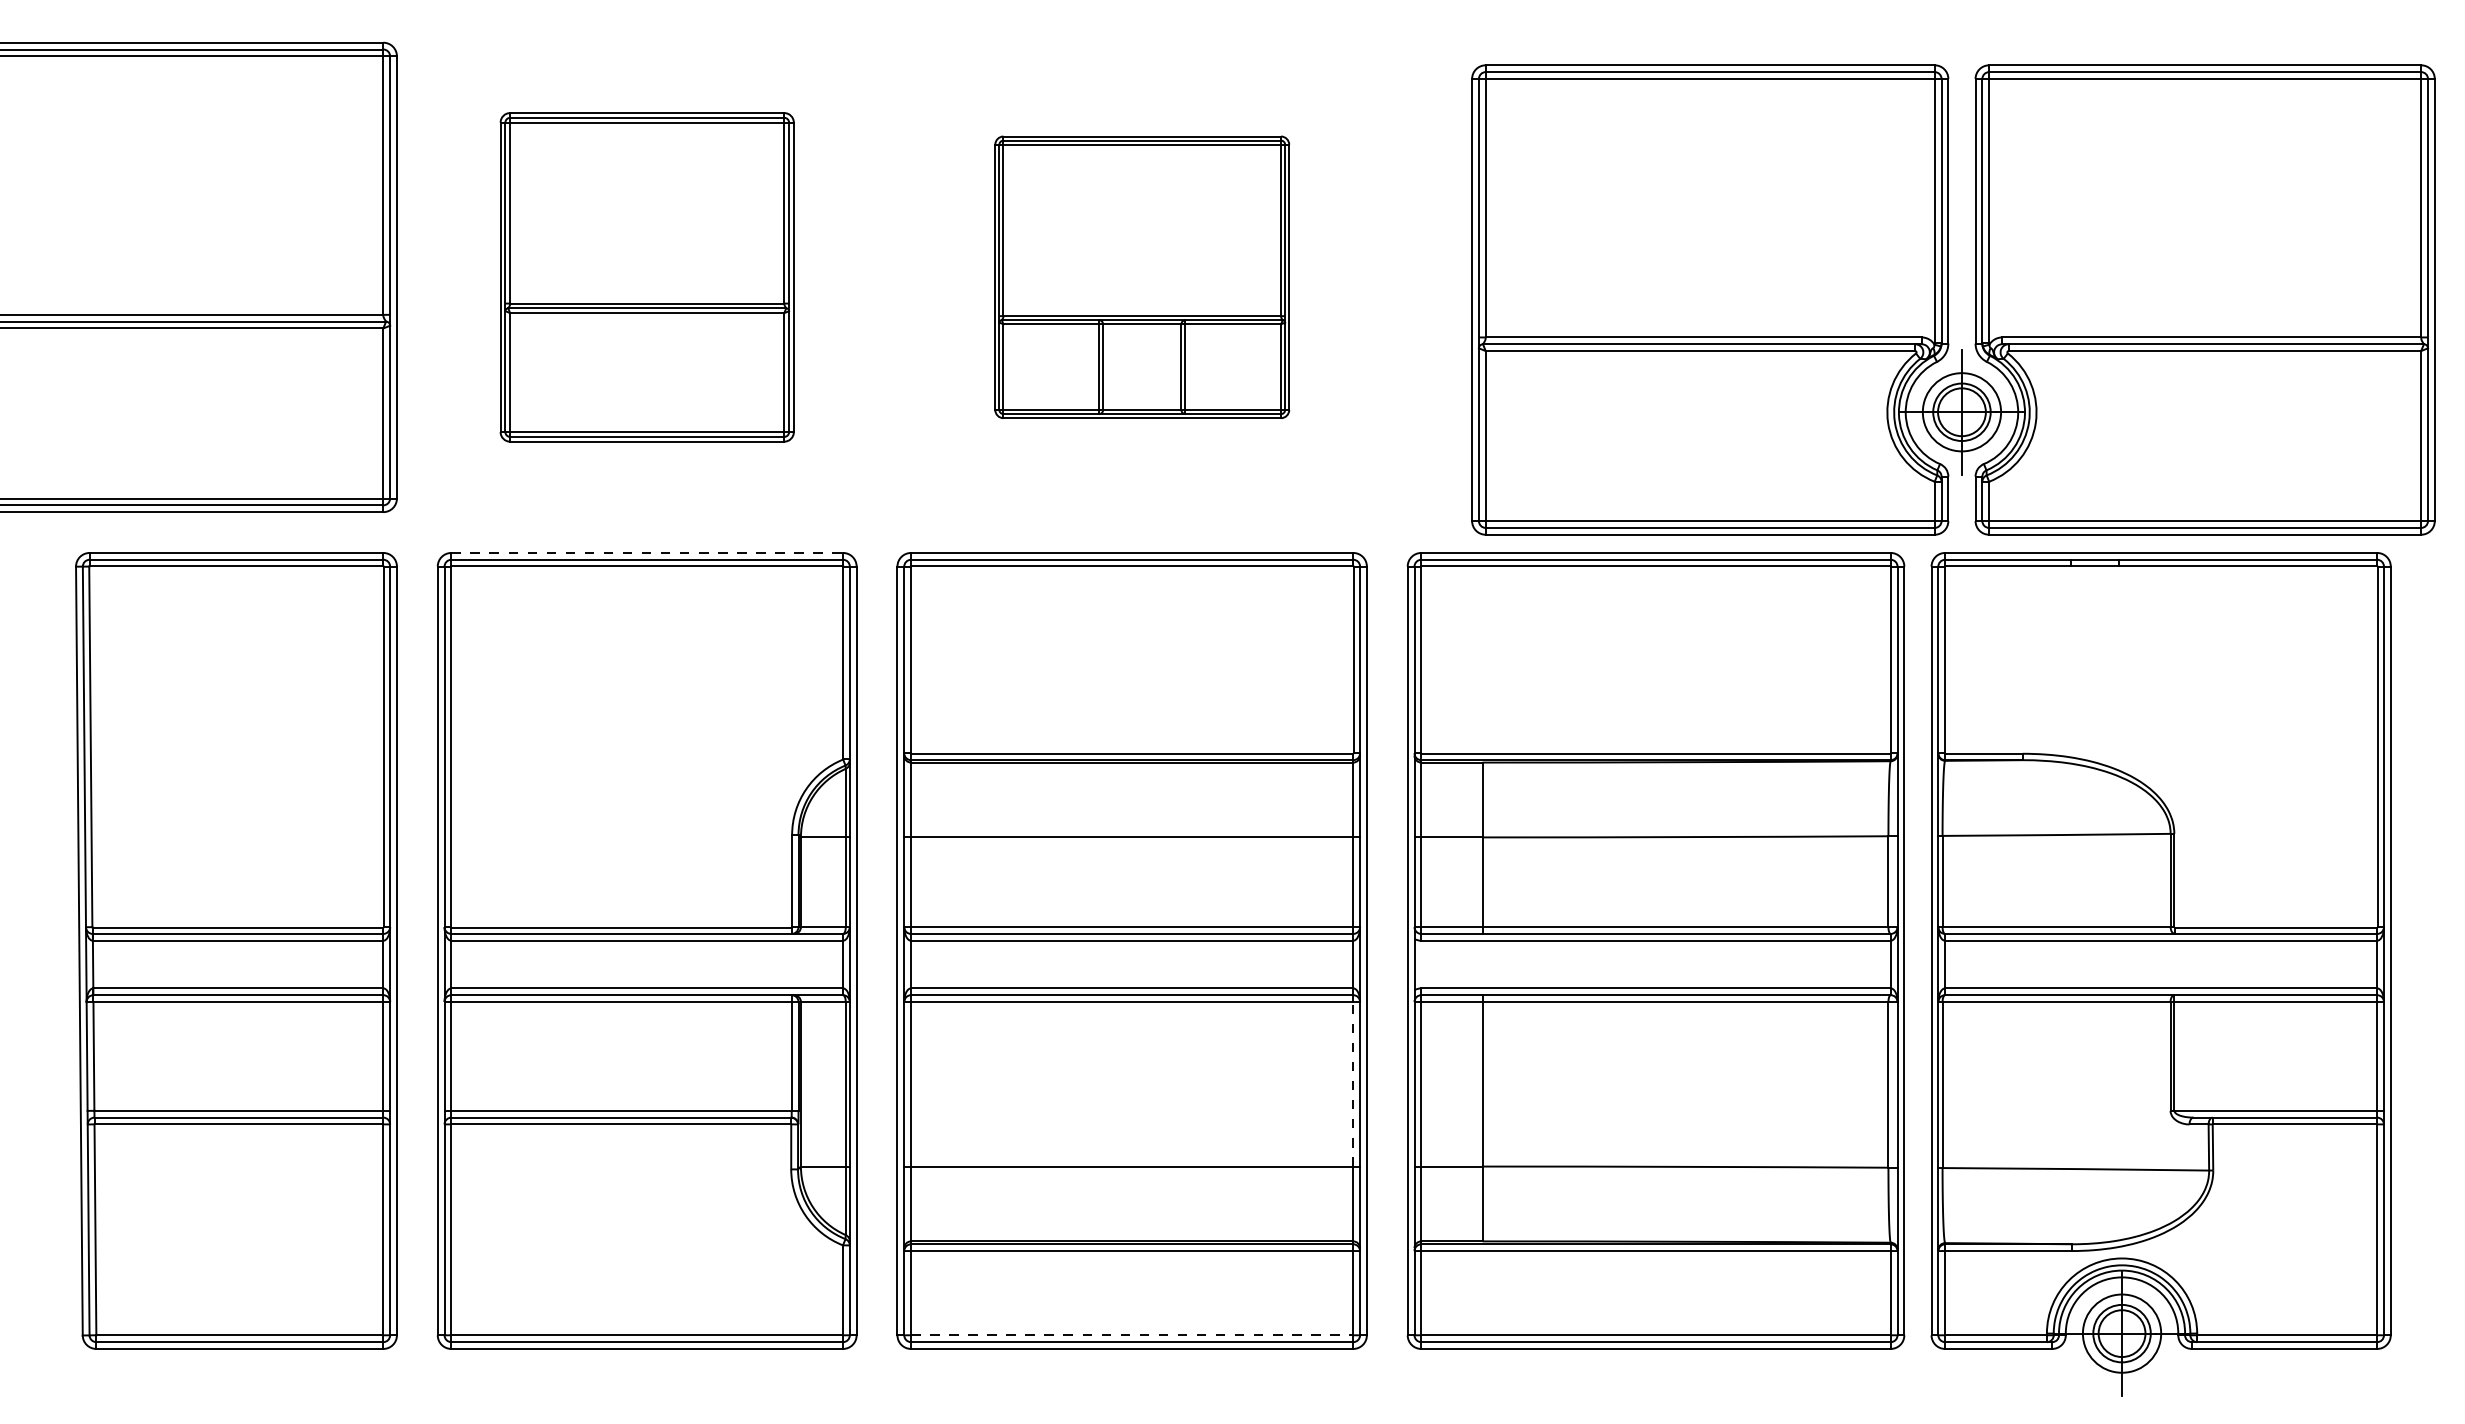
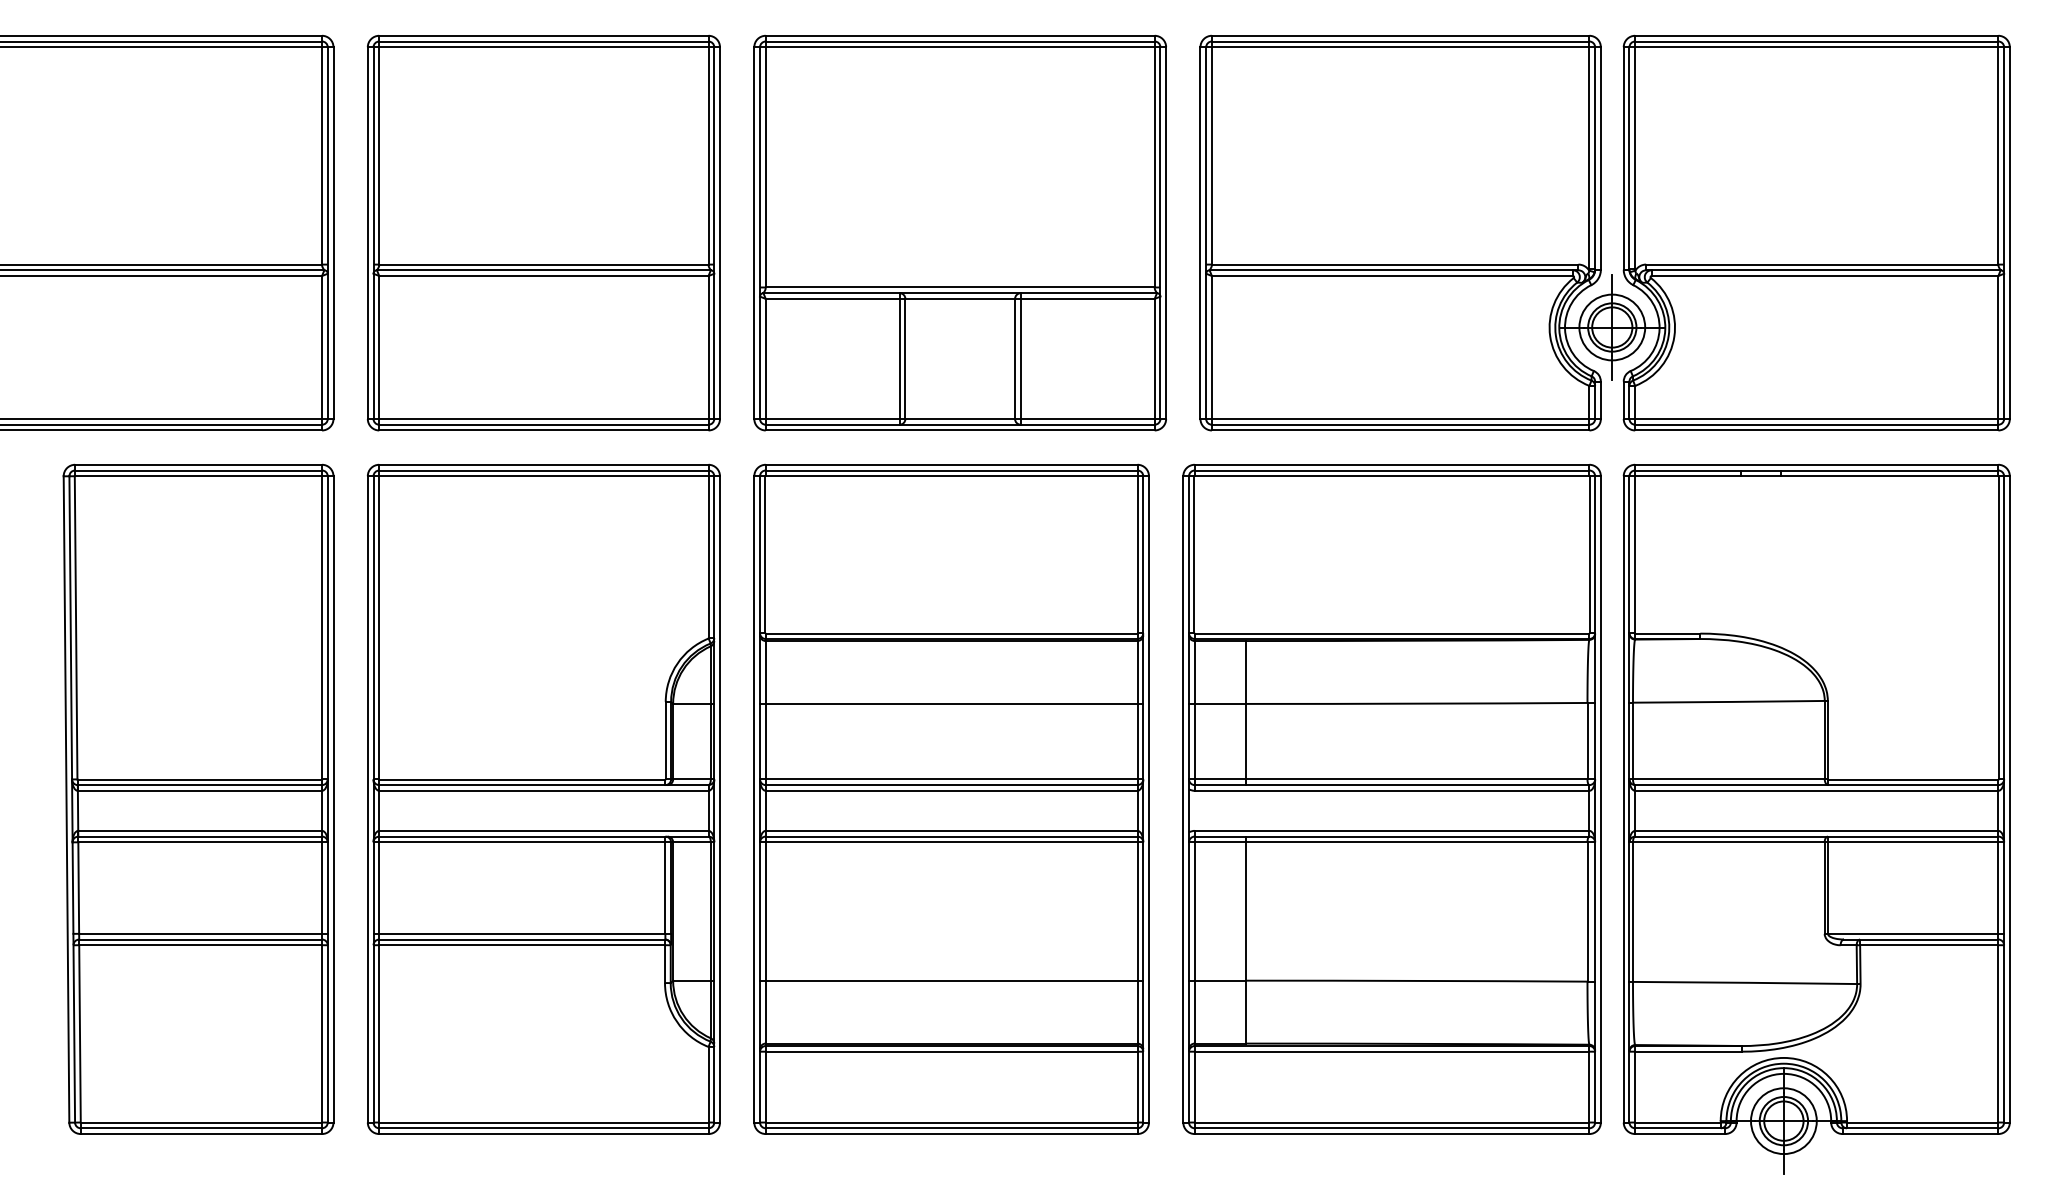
part: (646, 276) -> (543, 232), size x1.43
part: (1141, 276) -> (959, 232), size x1.67
part: (1952, 299) -> (1604, 232), moved
line: (646, 552) -> (543, 464), dashed -> solid
line: (1353, 1083) -> (1137, 910), dashed -> solid
line: (1131, 1335) -> (951, 1122), dashed -> solid

